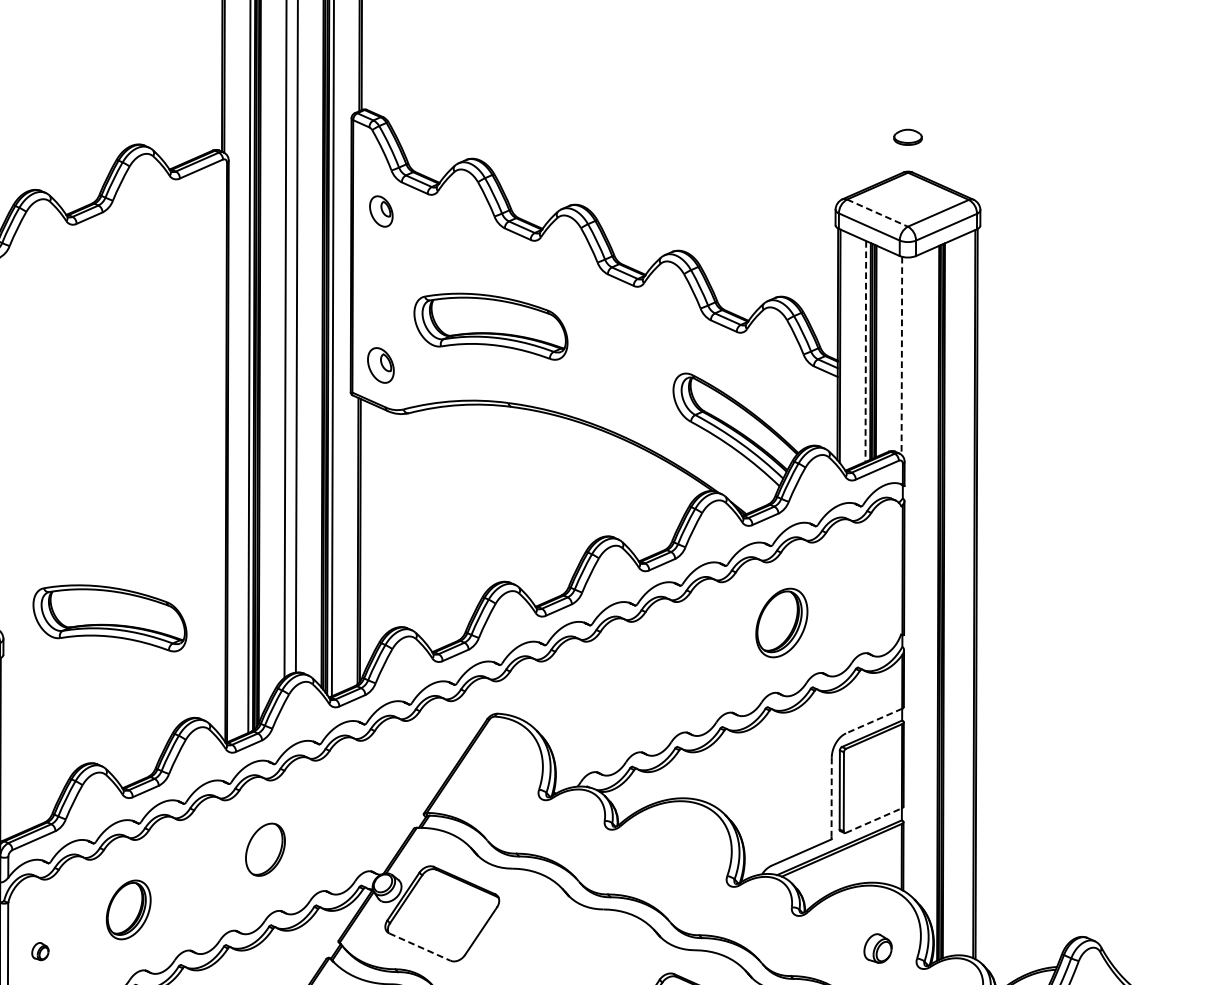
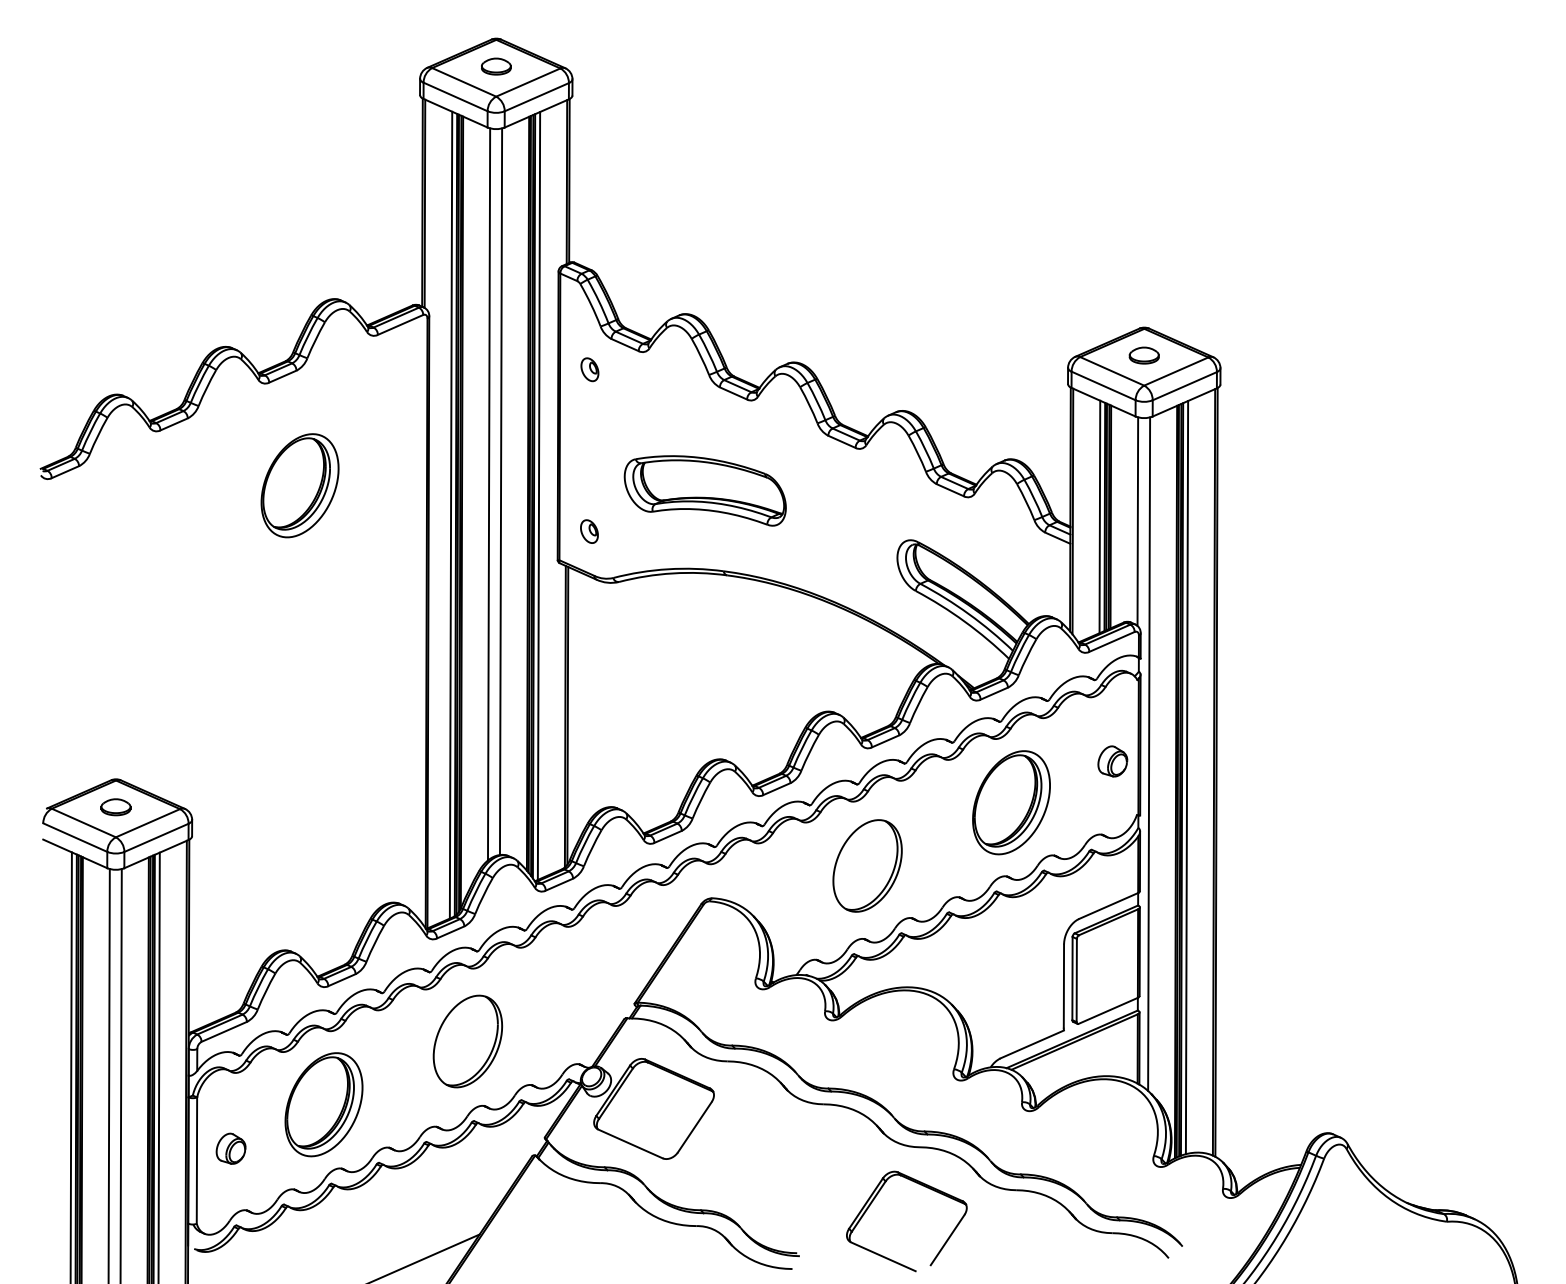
part: (907, 137) -> (1143, 355), moved
part: (380, 211) -> (589, 369), size x0.71
line: (877, 213) -> (1112, 371), dashed -> solid
part: (105, 321) -> (299, 485), added
line: (865, 351) -> (1099, 517), dashed -> solid
line: (901, 356) -> (1137, 522), dashed -> solid
part: (380, 365) -> (589, 531), size x0.62
line: (912, 576) -> (1149, 753), added
line: (948, 598) -> (1186, 777), added
part: (109, 617) -> (303, 797), removed
part: (781, 622) -> (1011, 802), size x1.43
part: (645, 682) -> (867, 865), added
line: (874, 721) -> (1108, 906), dashed -> solid
line: (831, 797) -> (1063, 986), dashed -> solid
line: (874, 820) -> (1108, 1010), dashed -> solid
part: (265, 849) -> (467, 1041), size x1.67
part: (128, 909) -> (323, 1104), size x1.67
line: (420, 947) -> (631, 1144), dashed -> solid
part: (877, 948) -> (1112, 761), moved
part: (39, 951) -> (230, 1148), size x1.67

